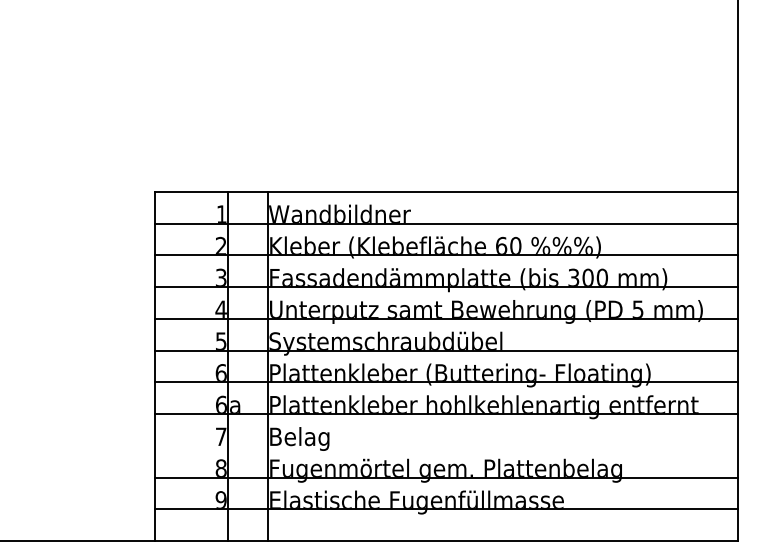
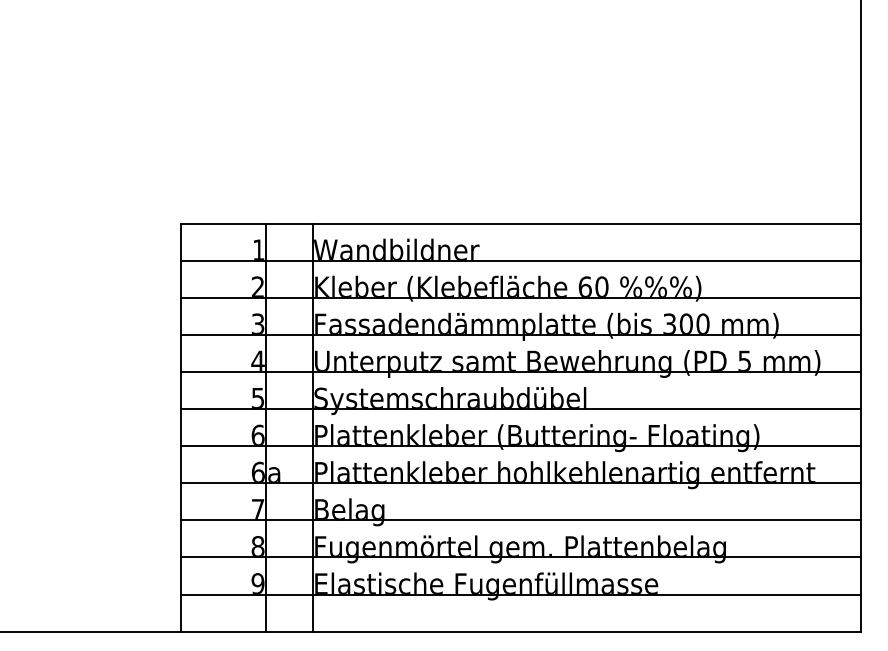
line: (446, 446) -> (520, 520), added

